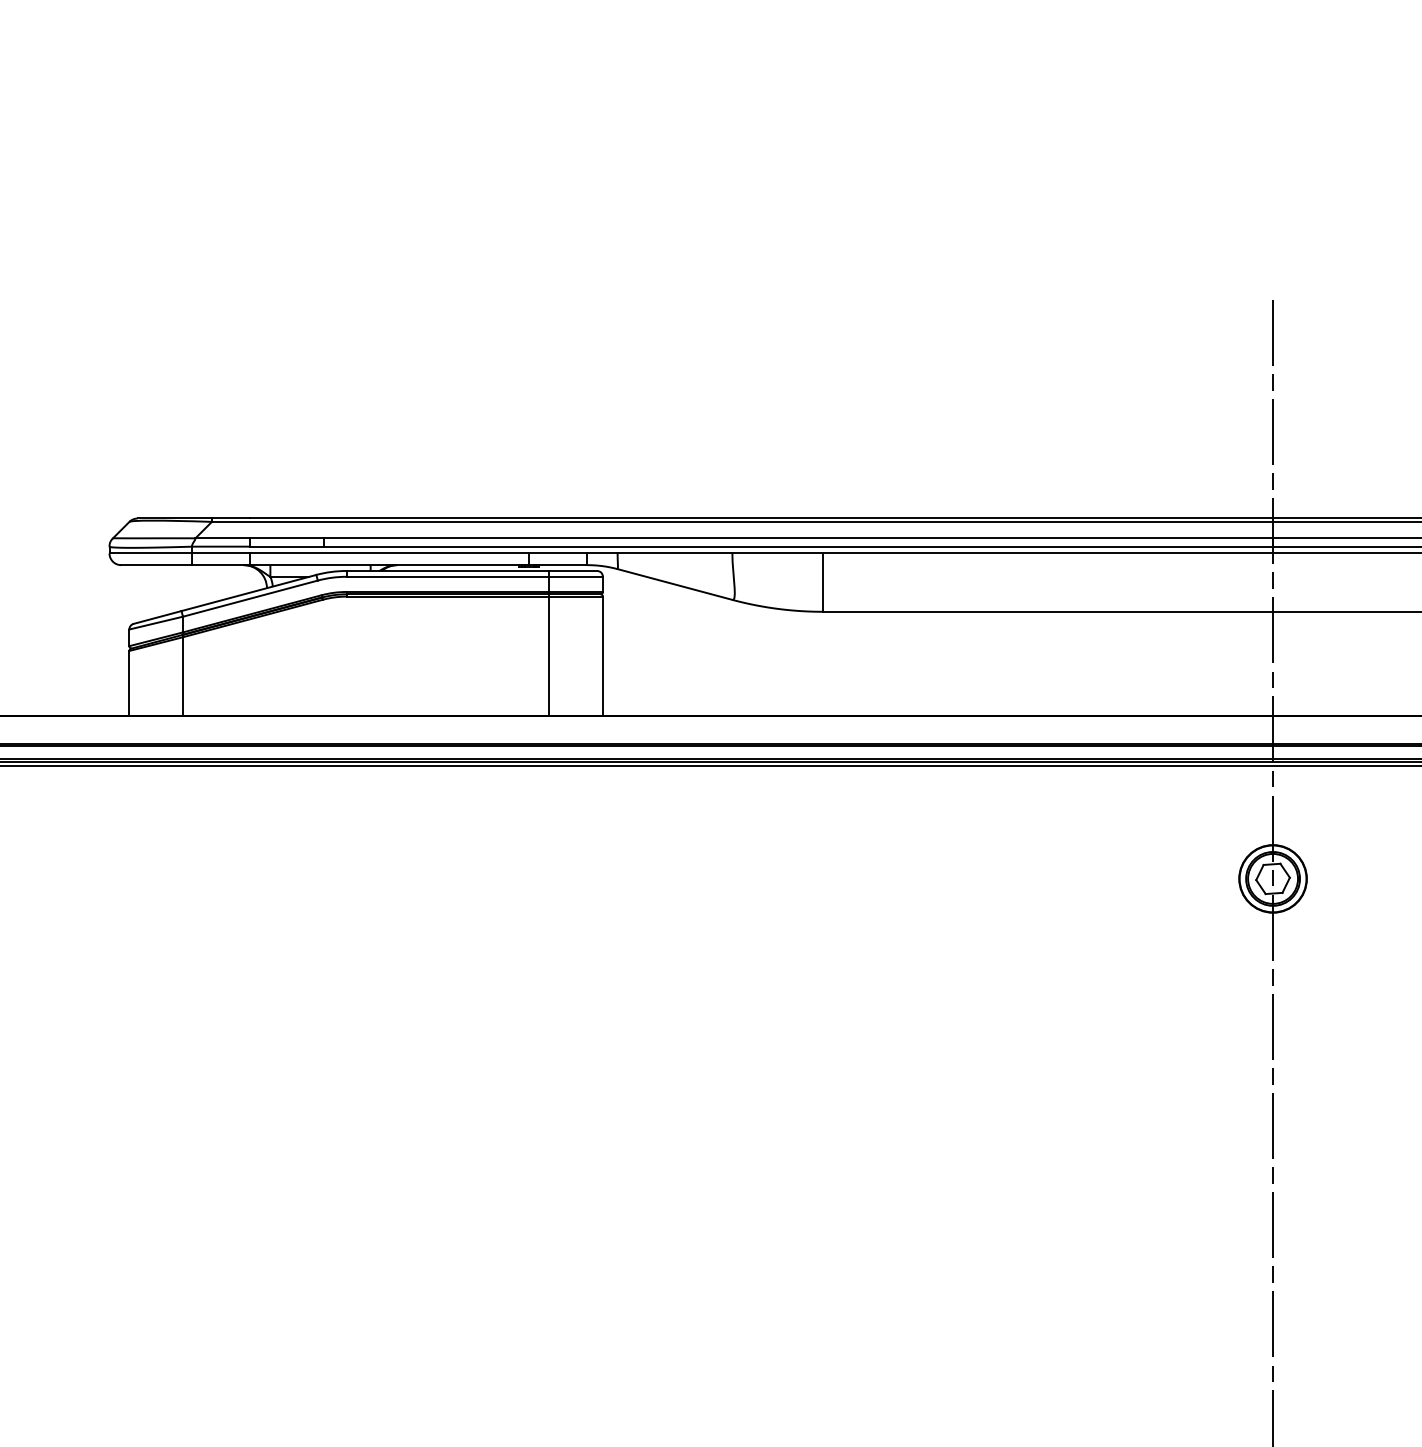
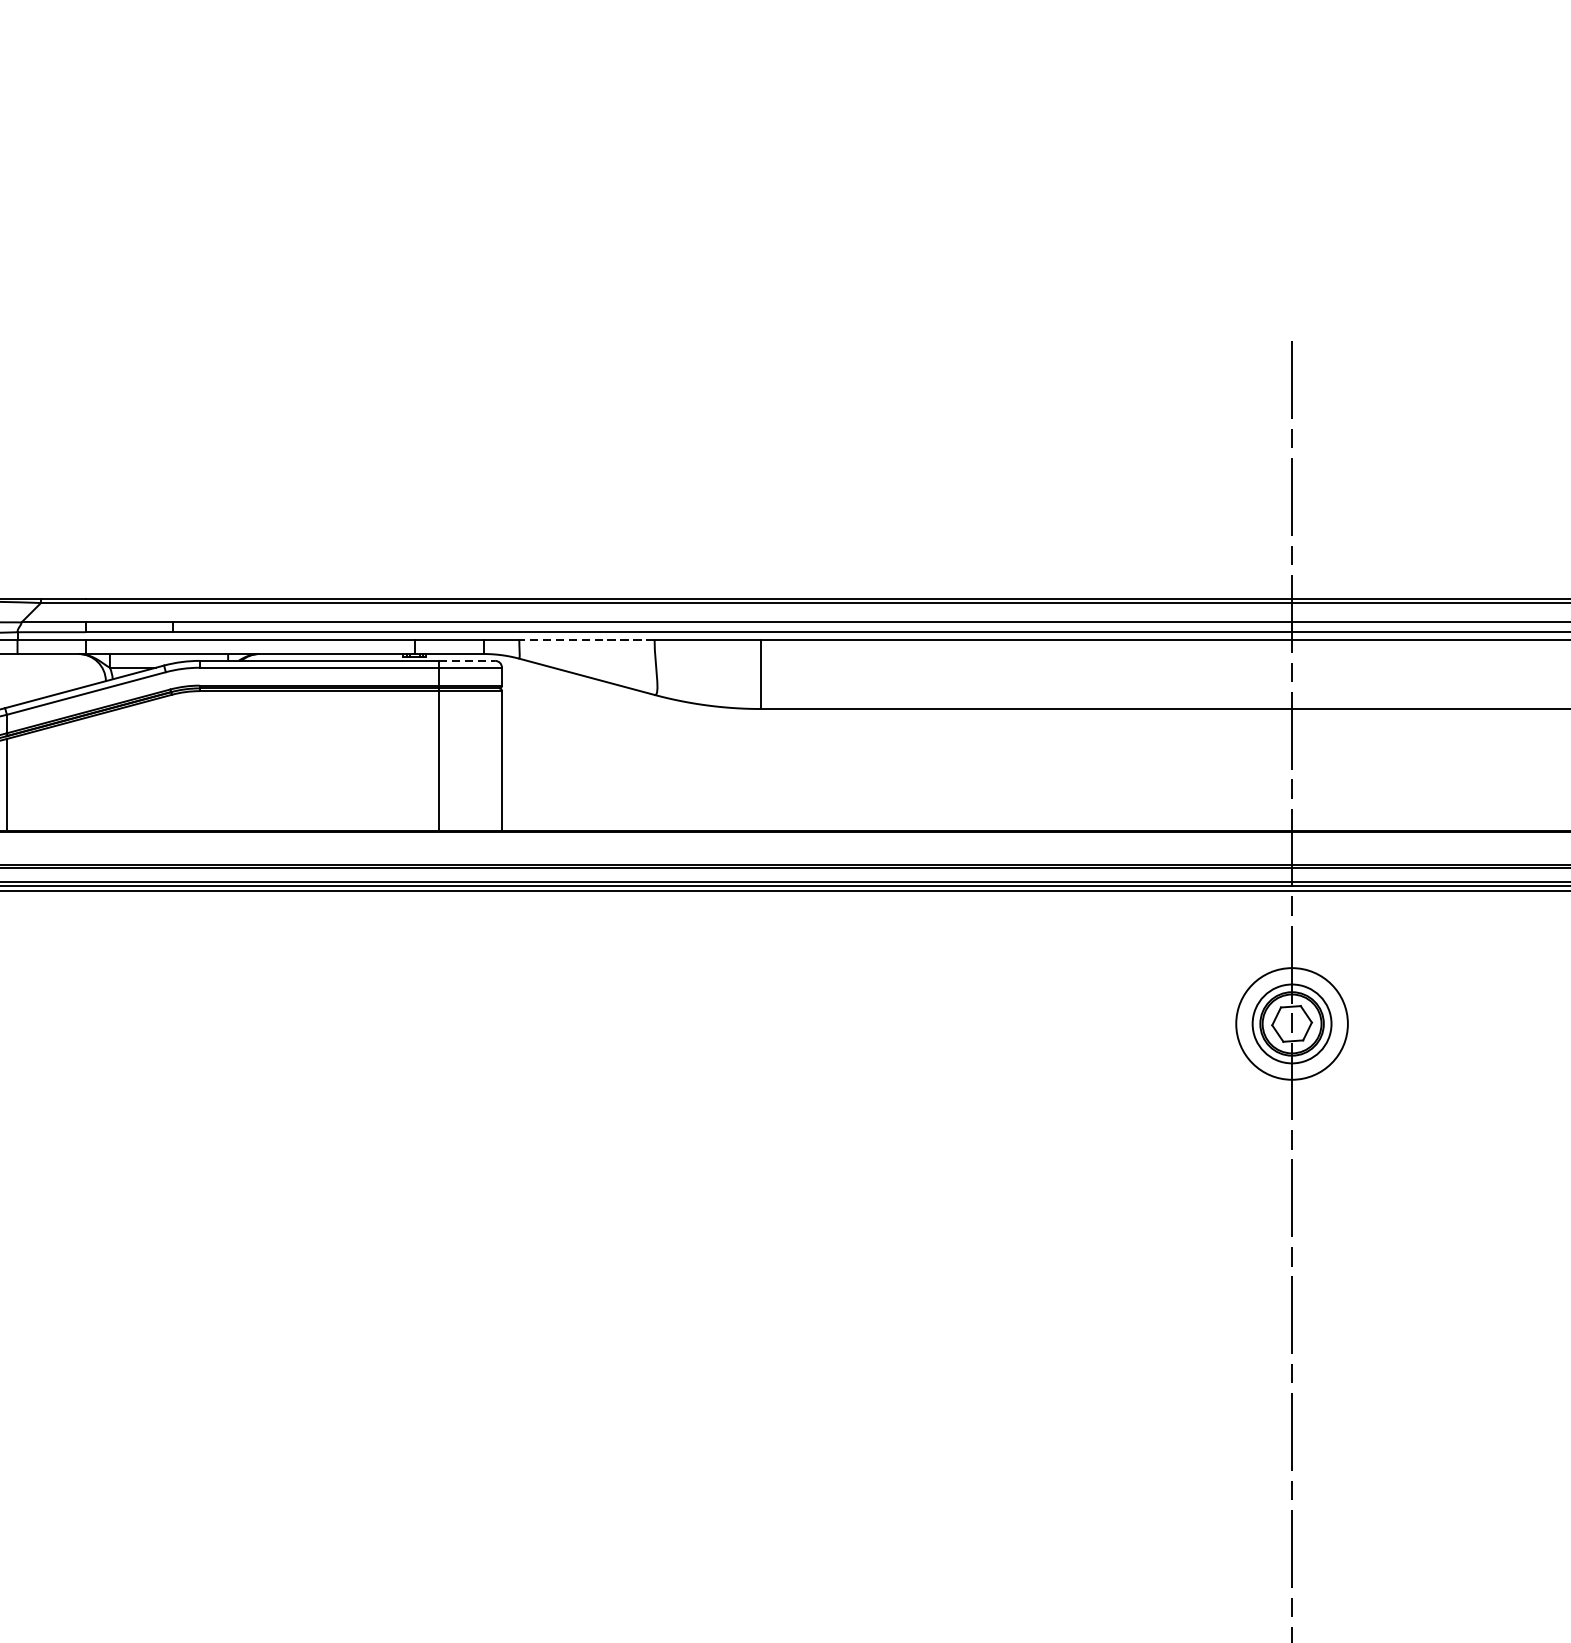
line: (674, 553) -> (586, 640), solid -> dashed
line: (573, 570) -> (467, 660), solid -> dashed
circle: (1272, 878) -> (1291, 1023), size x1.4

